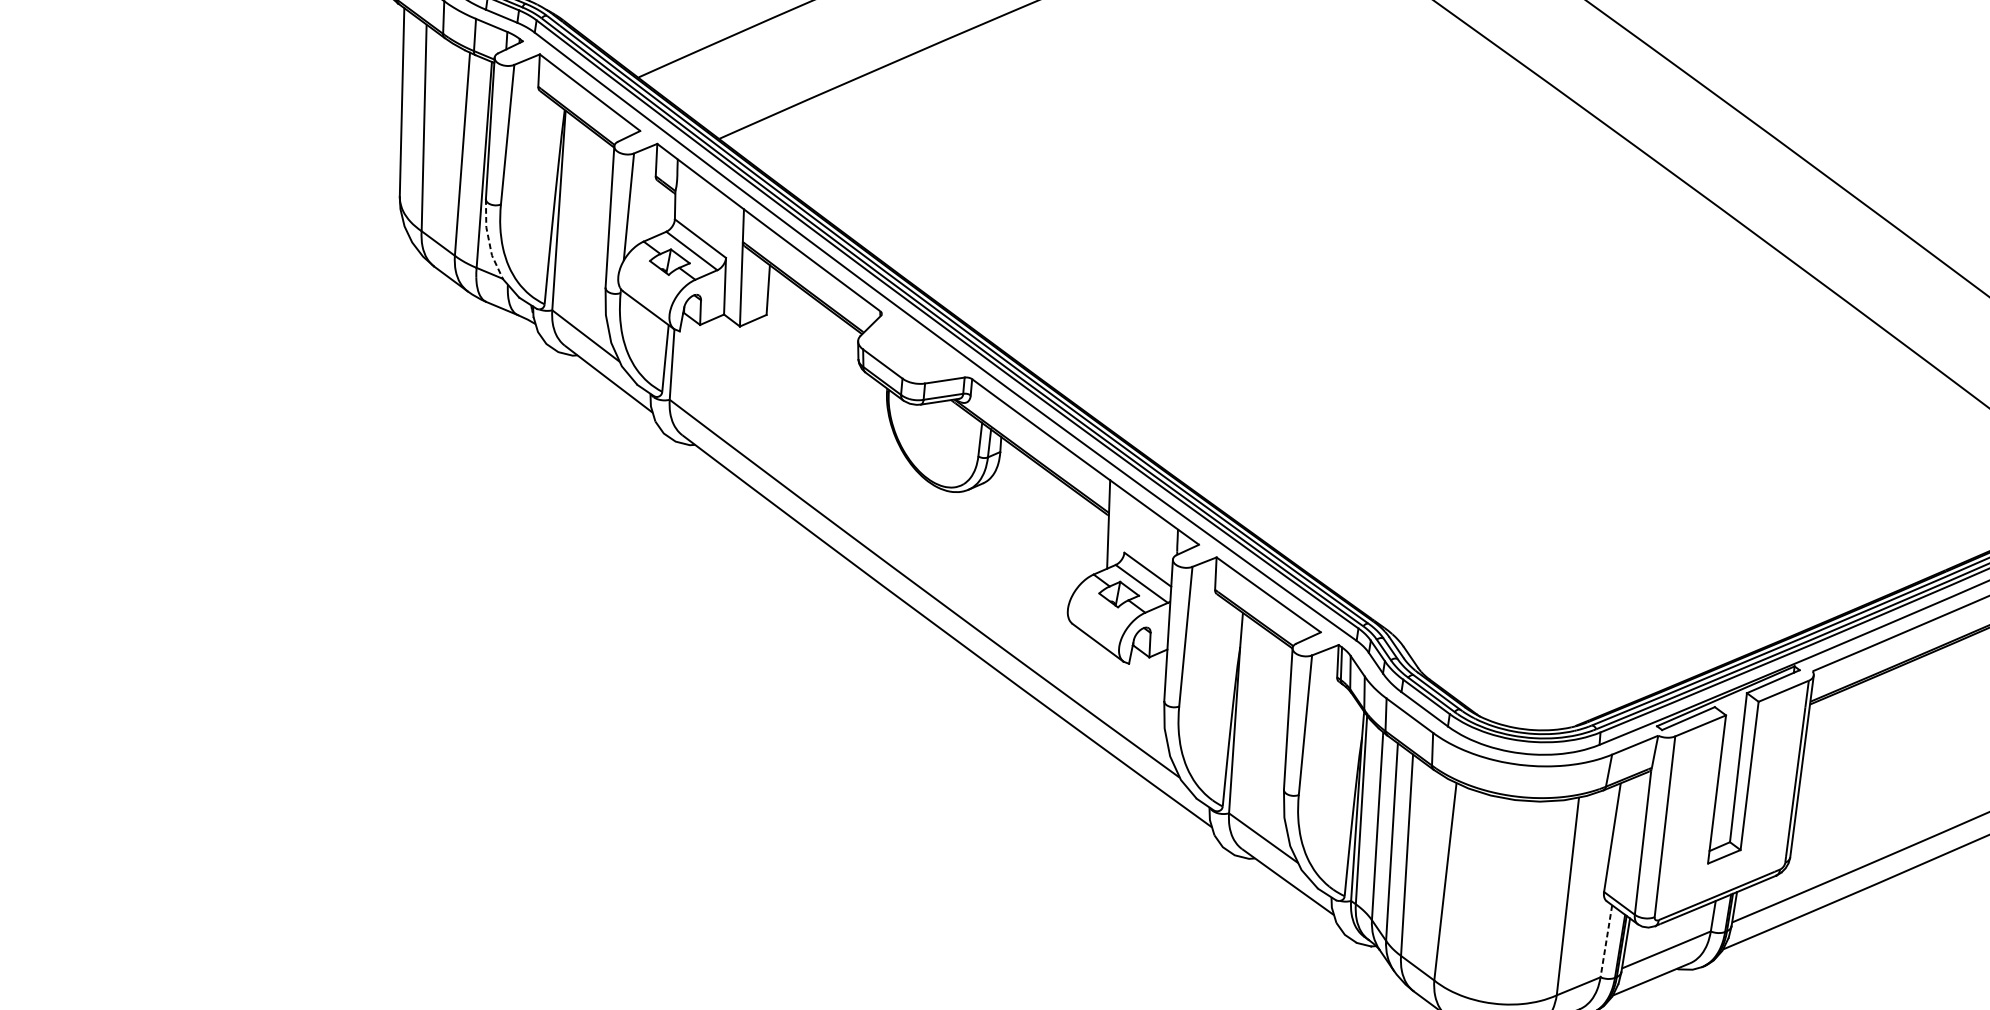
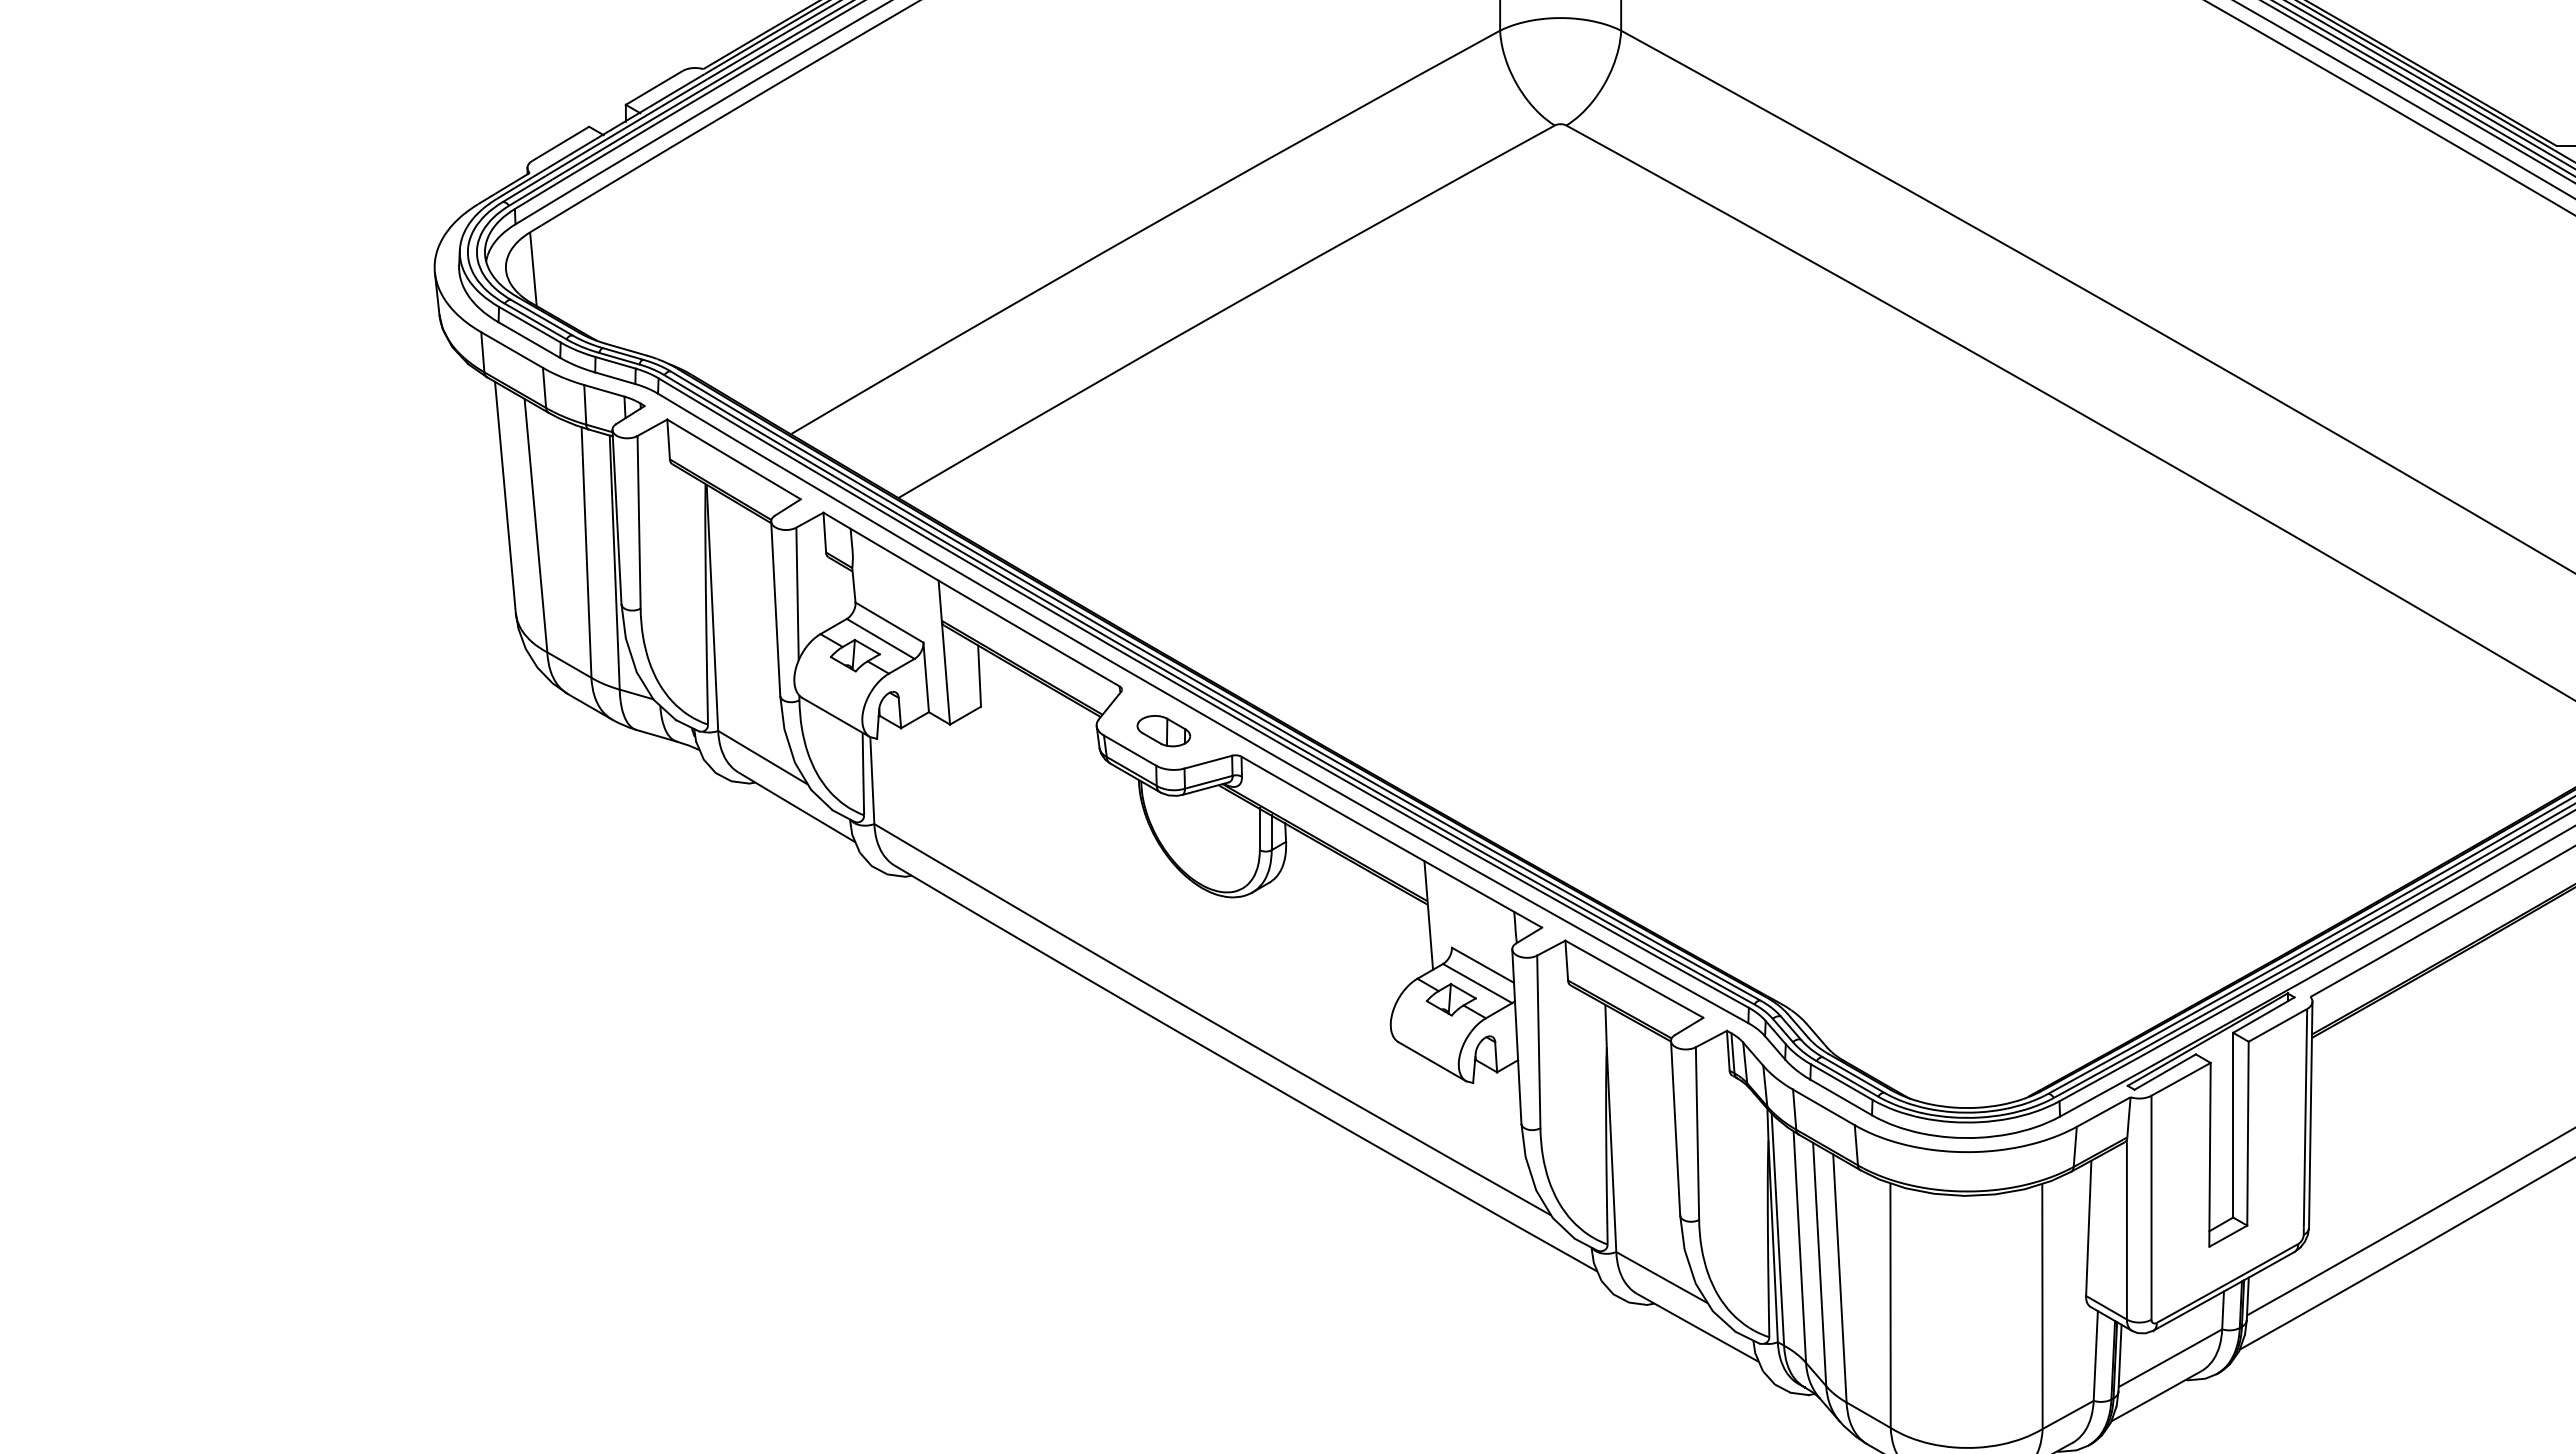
line: (489, 240) -> (631, 654), dashed -> solid
part: (911, 351) -> (1163, 731), added
line: (1606, 940) -> (2095, 1355), dashed -> solid

